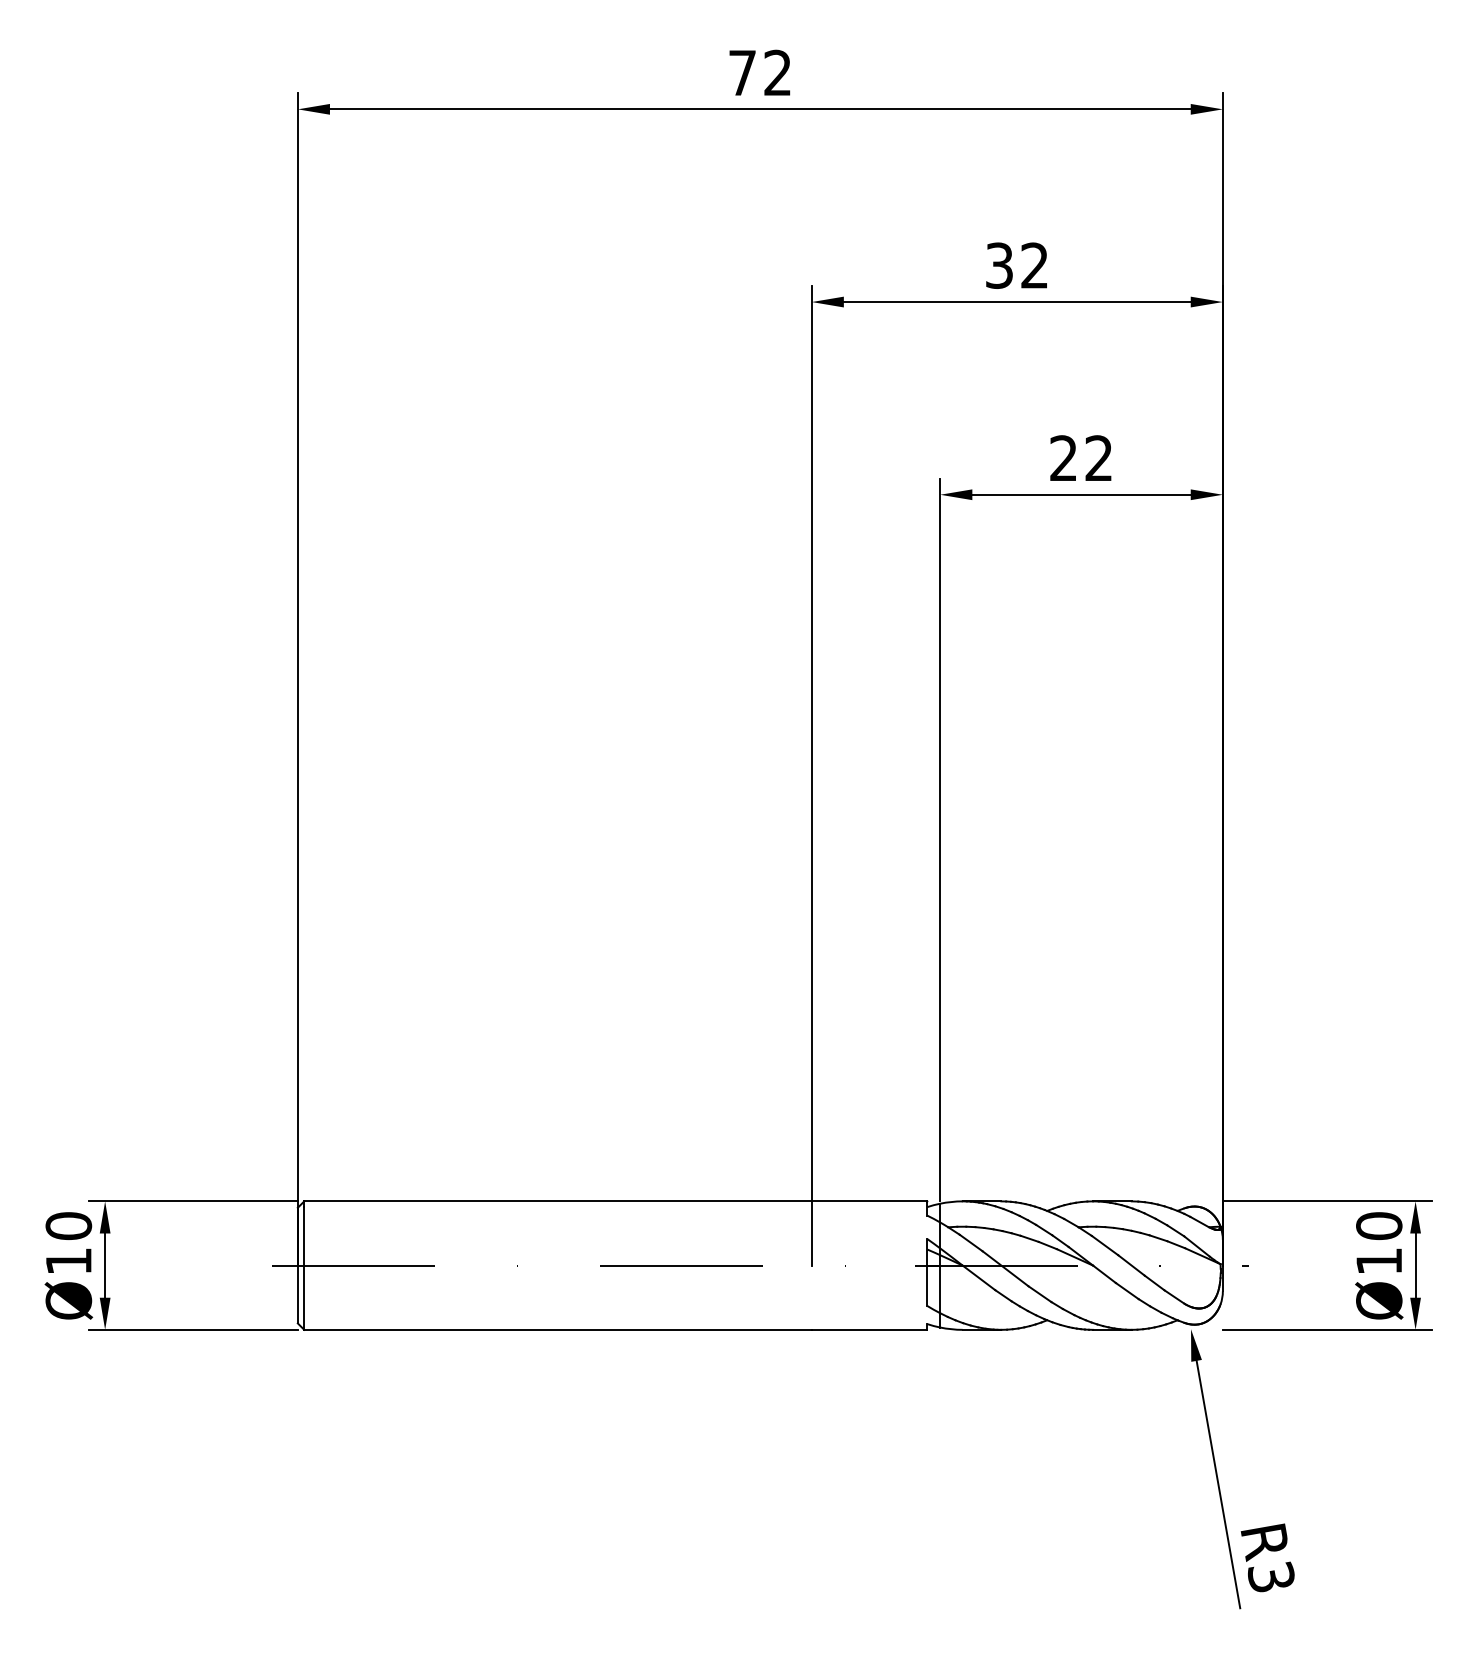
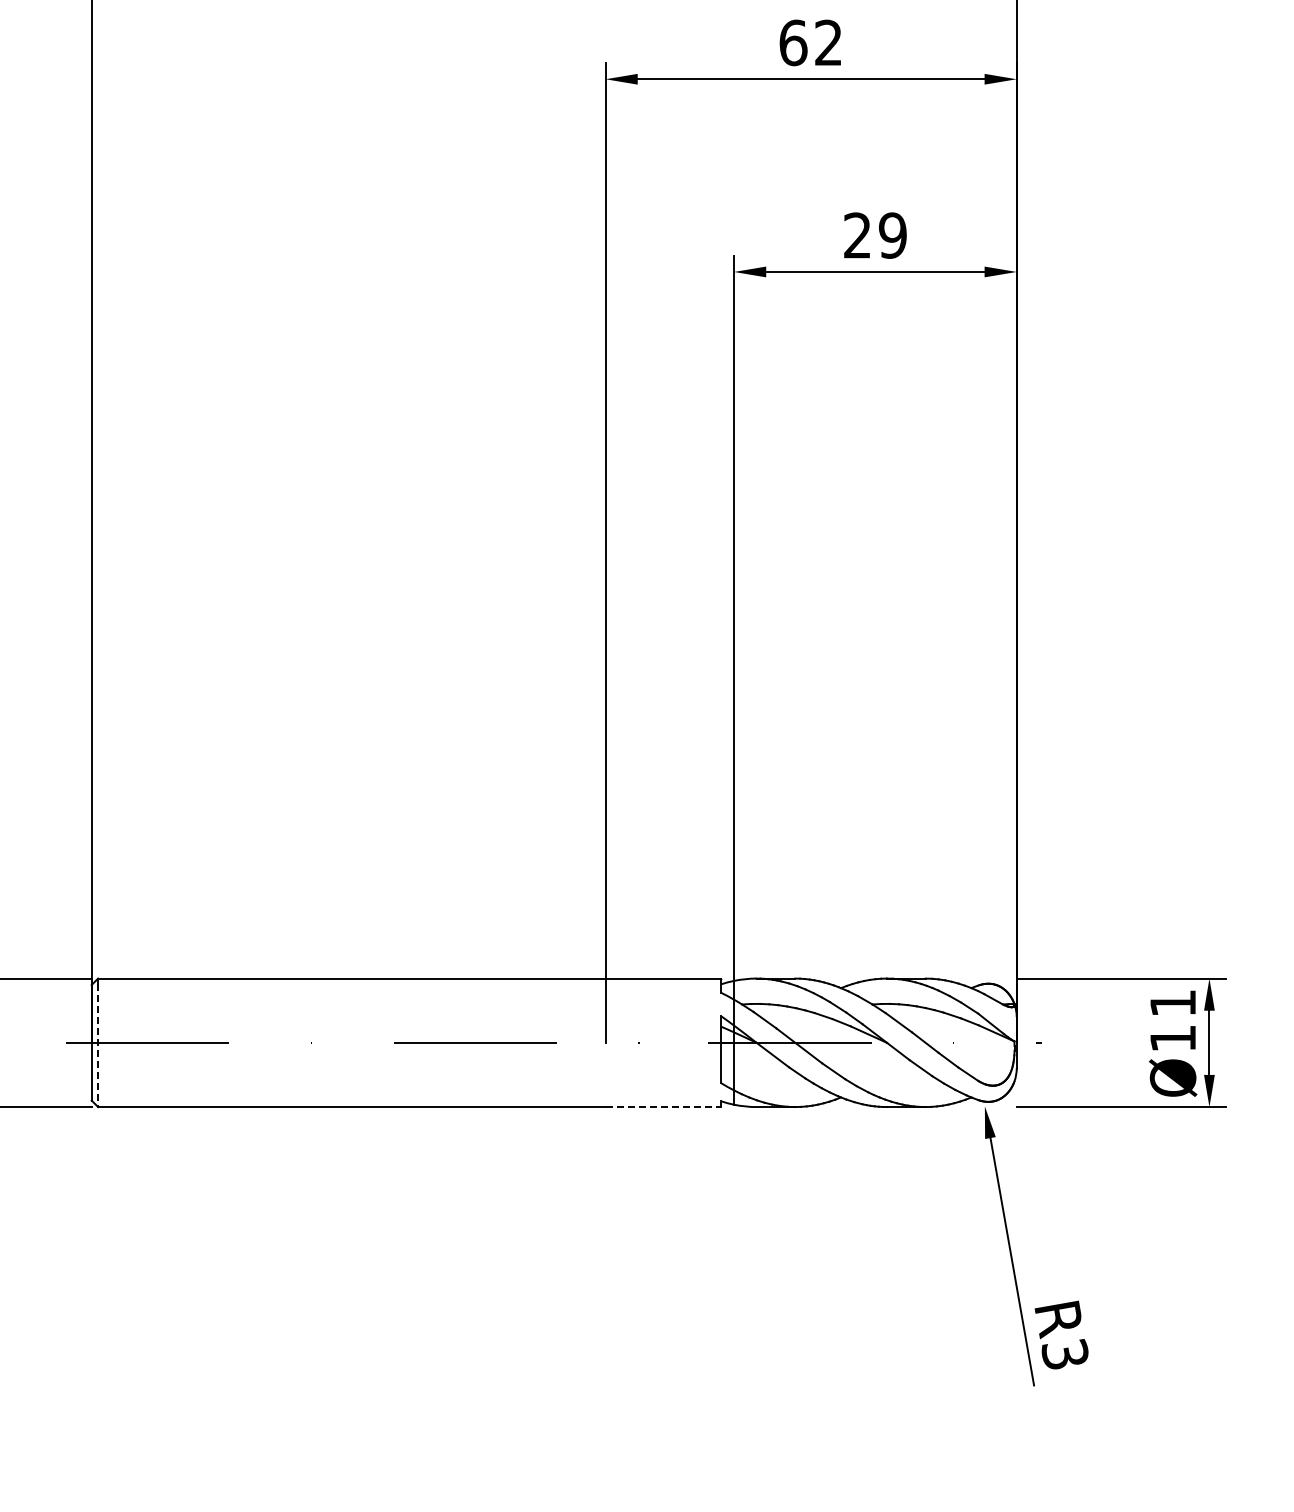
text: (999, 265) -> (793, 42), 32 -> 62
text: (1098, 458) -> (892, 235), 22 -> 29
text: (1379, 1226) -> (1173, 1003), Ø10 -> Ø11
line: (304, 1269) -> (98, 1046), solid -> dashed
line: (869, 1329) -> (663, 1106), solid -> dashed

